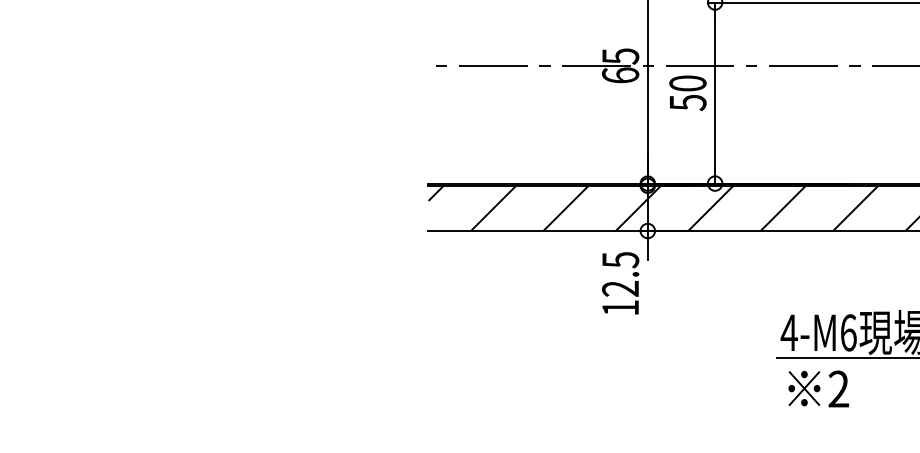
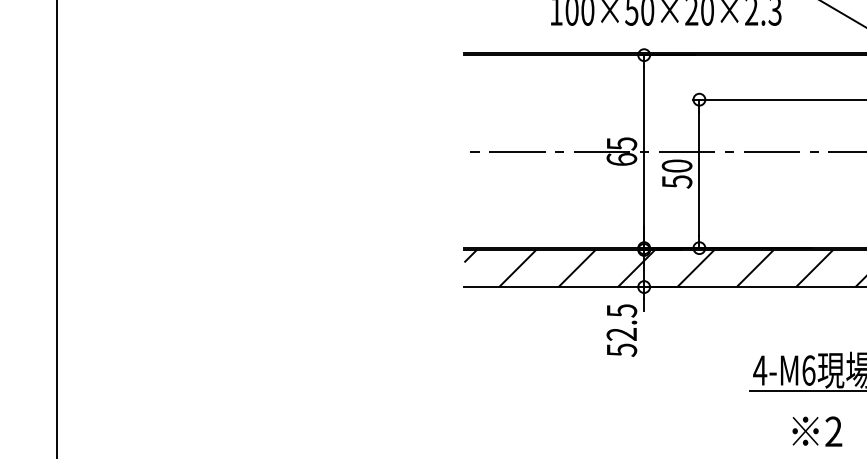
text: (621, 307) -> (622, 349), 12.5 -> 52.5
text: (818, 388) -> (817, 431), moved

